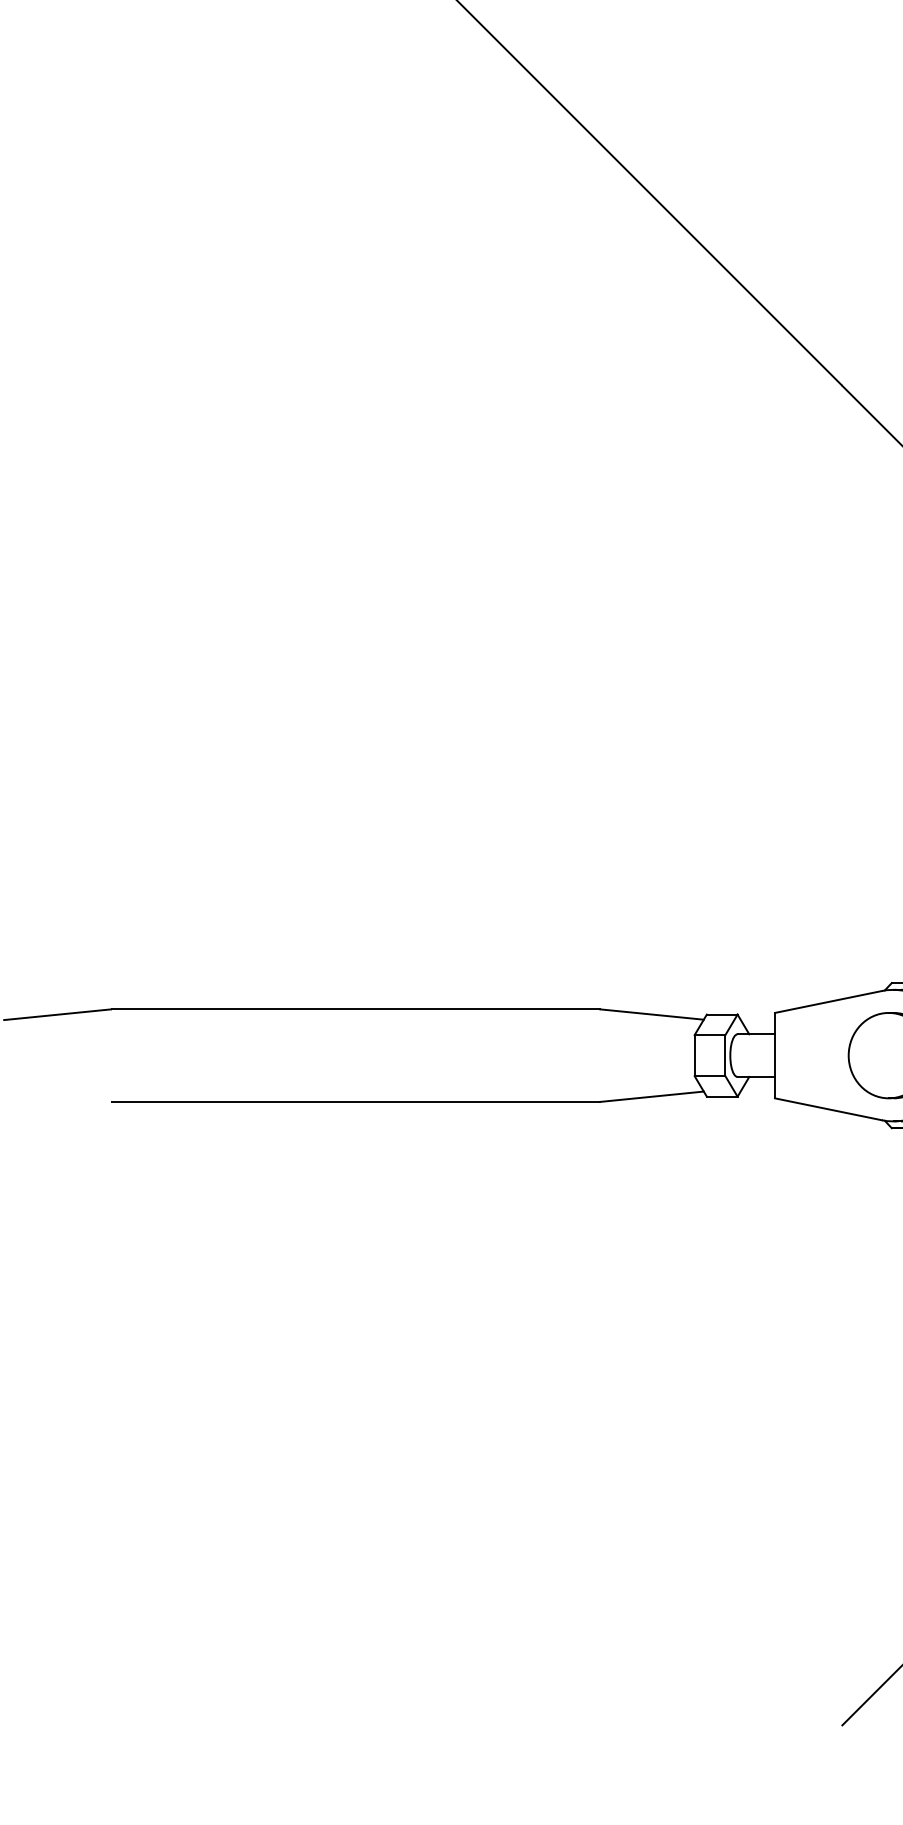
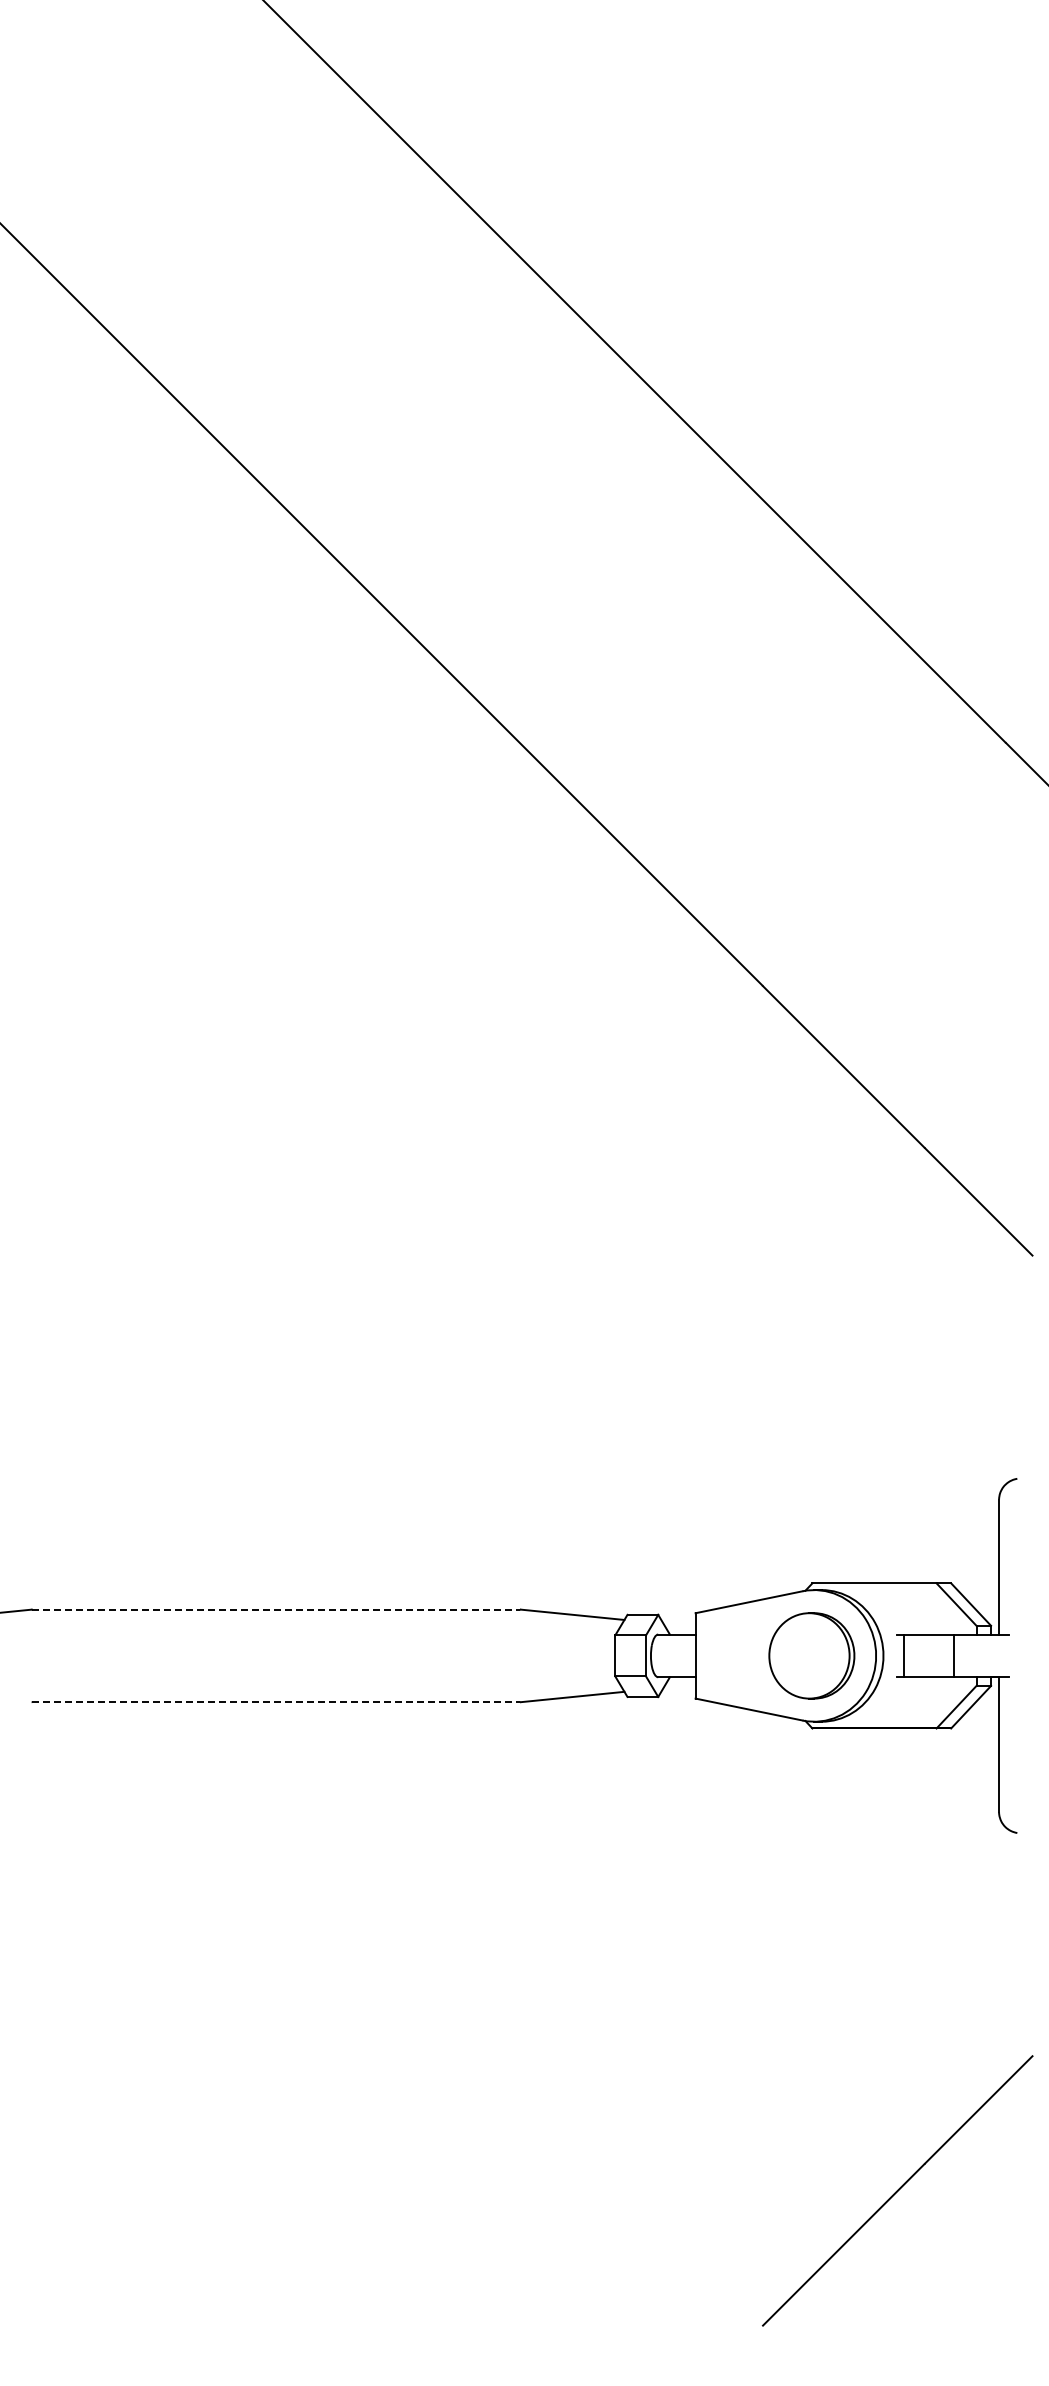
line: (355, 1009) -> (276, 1609), solid -> dashed
line: (355, 1102) -> (276, 1702), solid -> dashed

